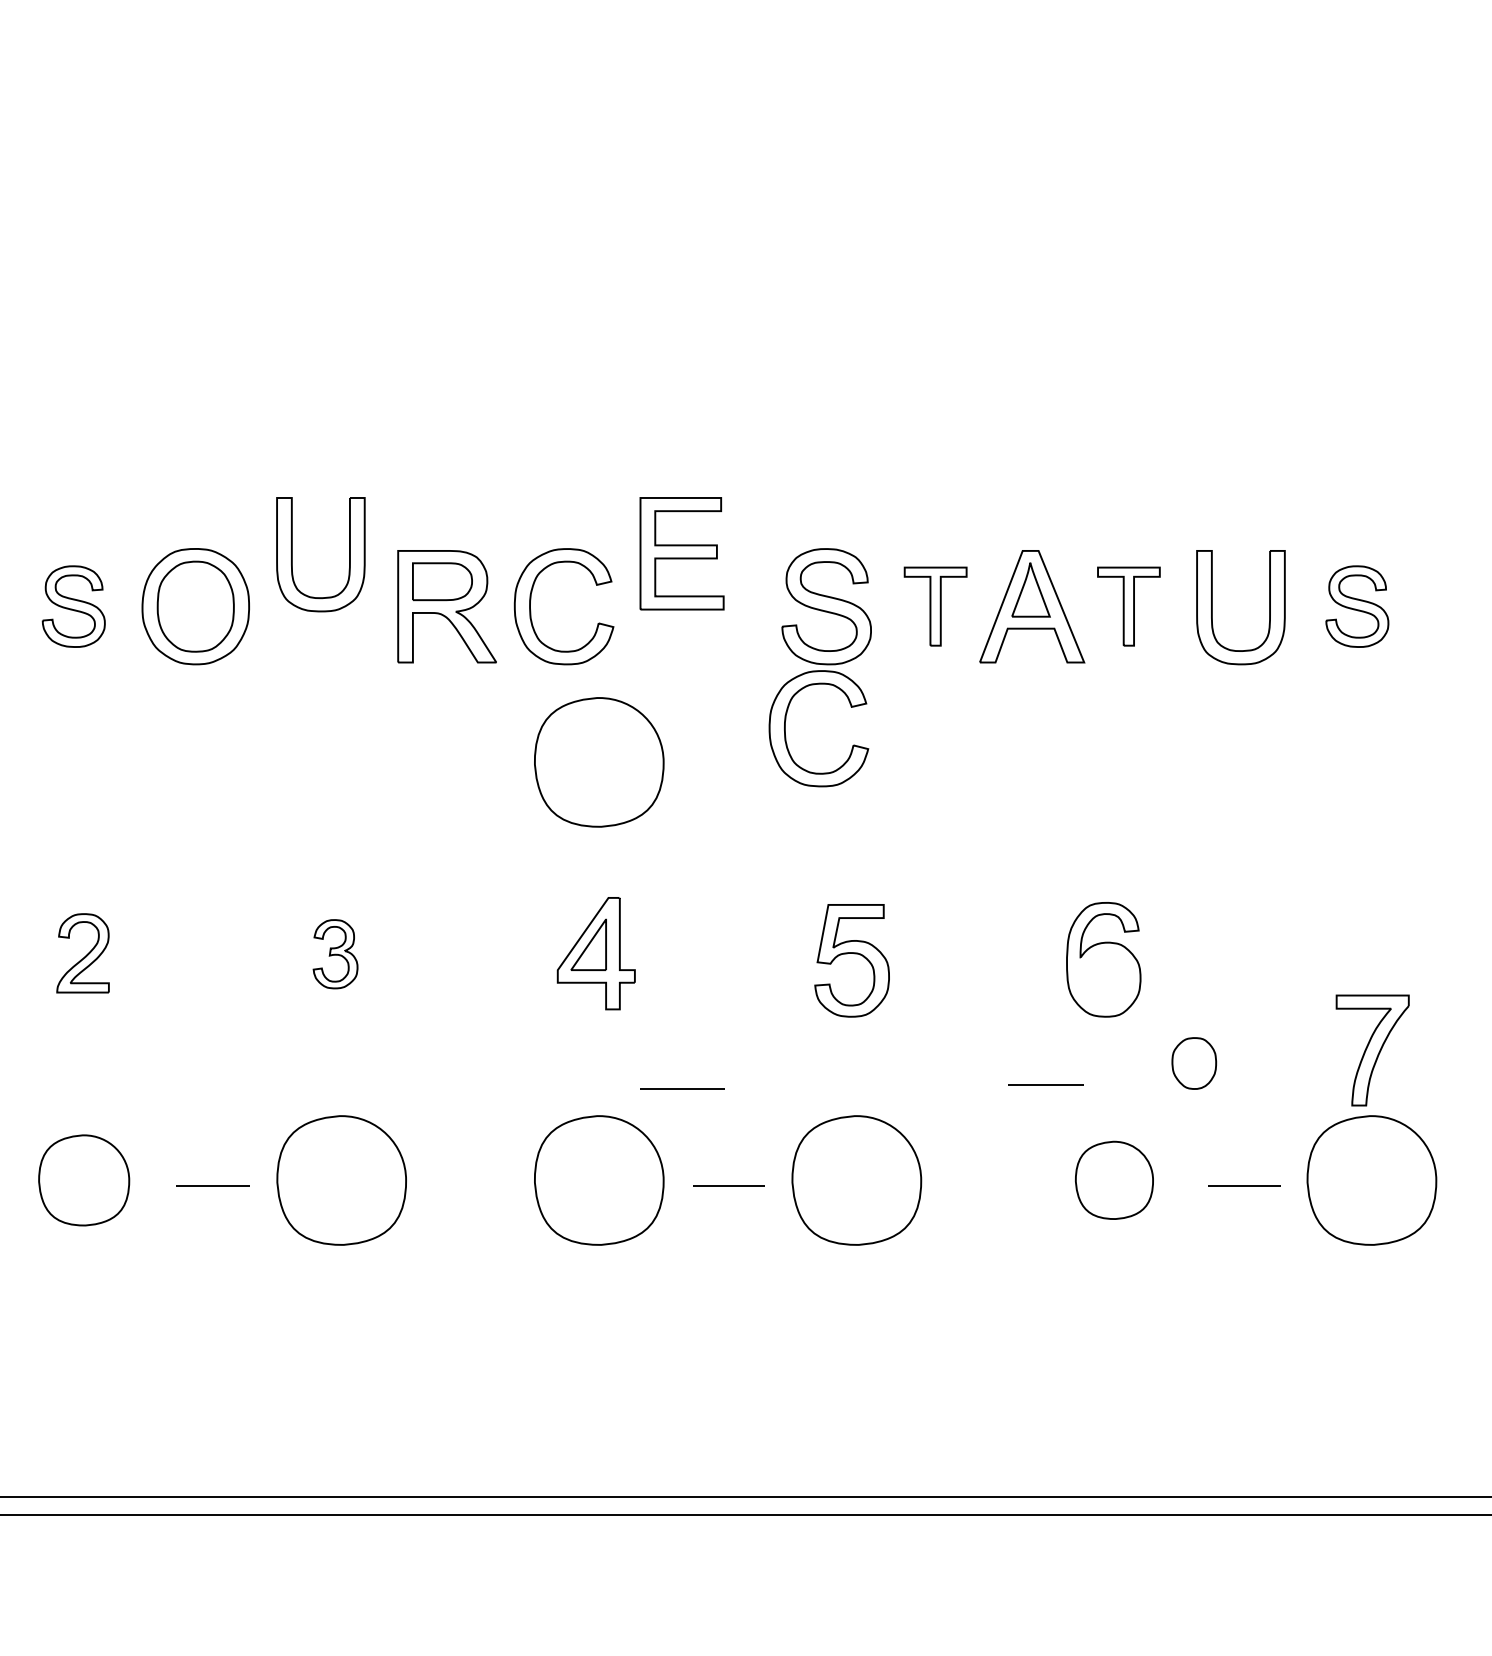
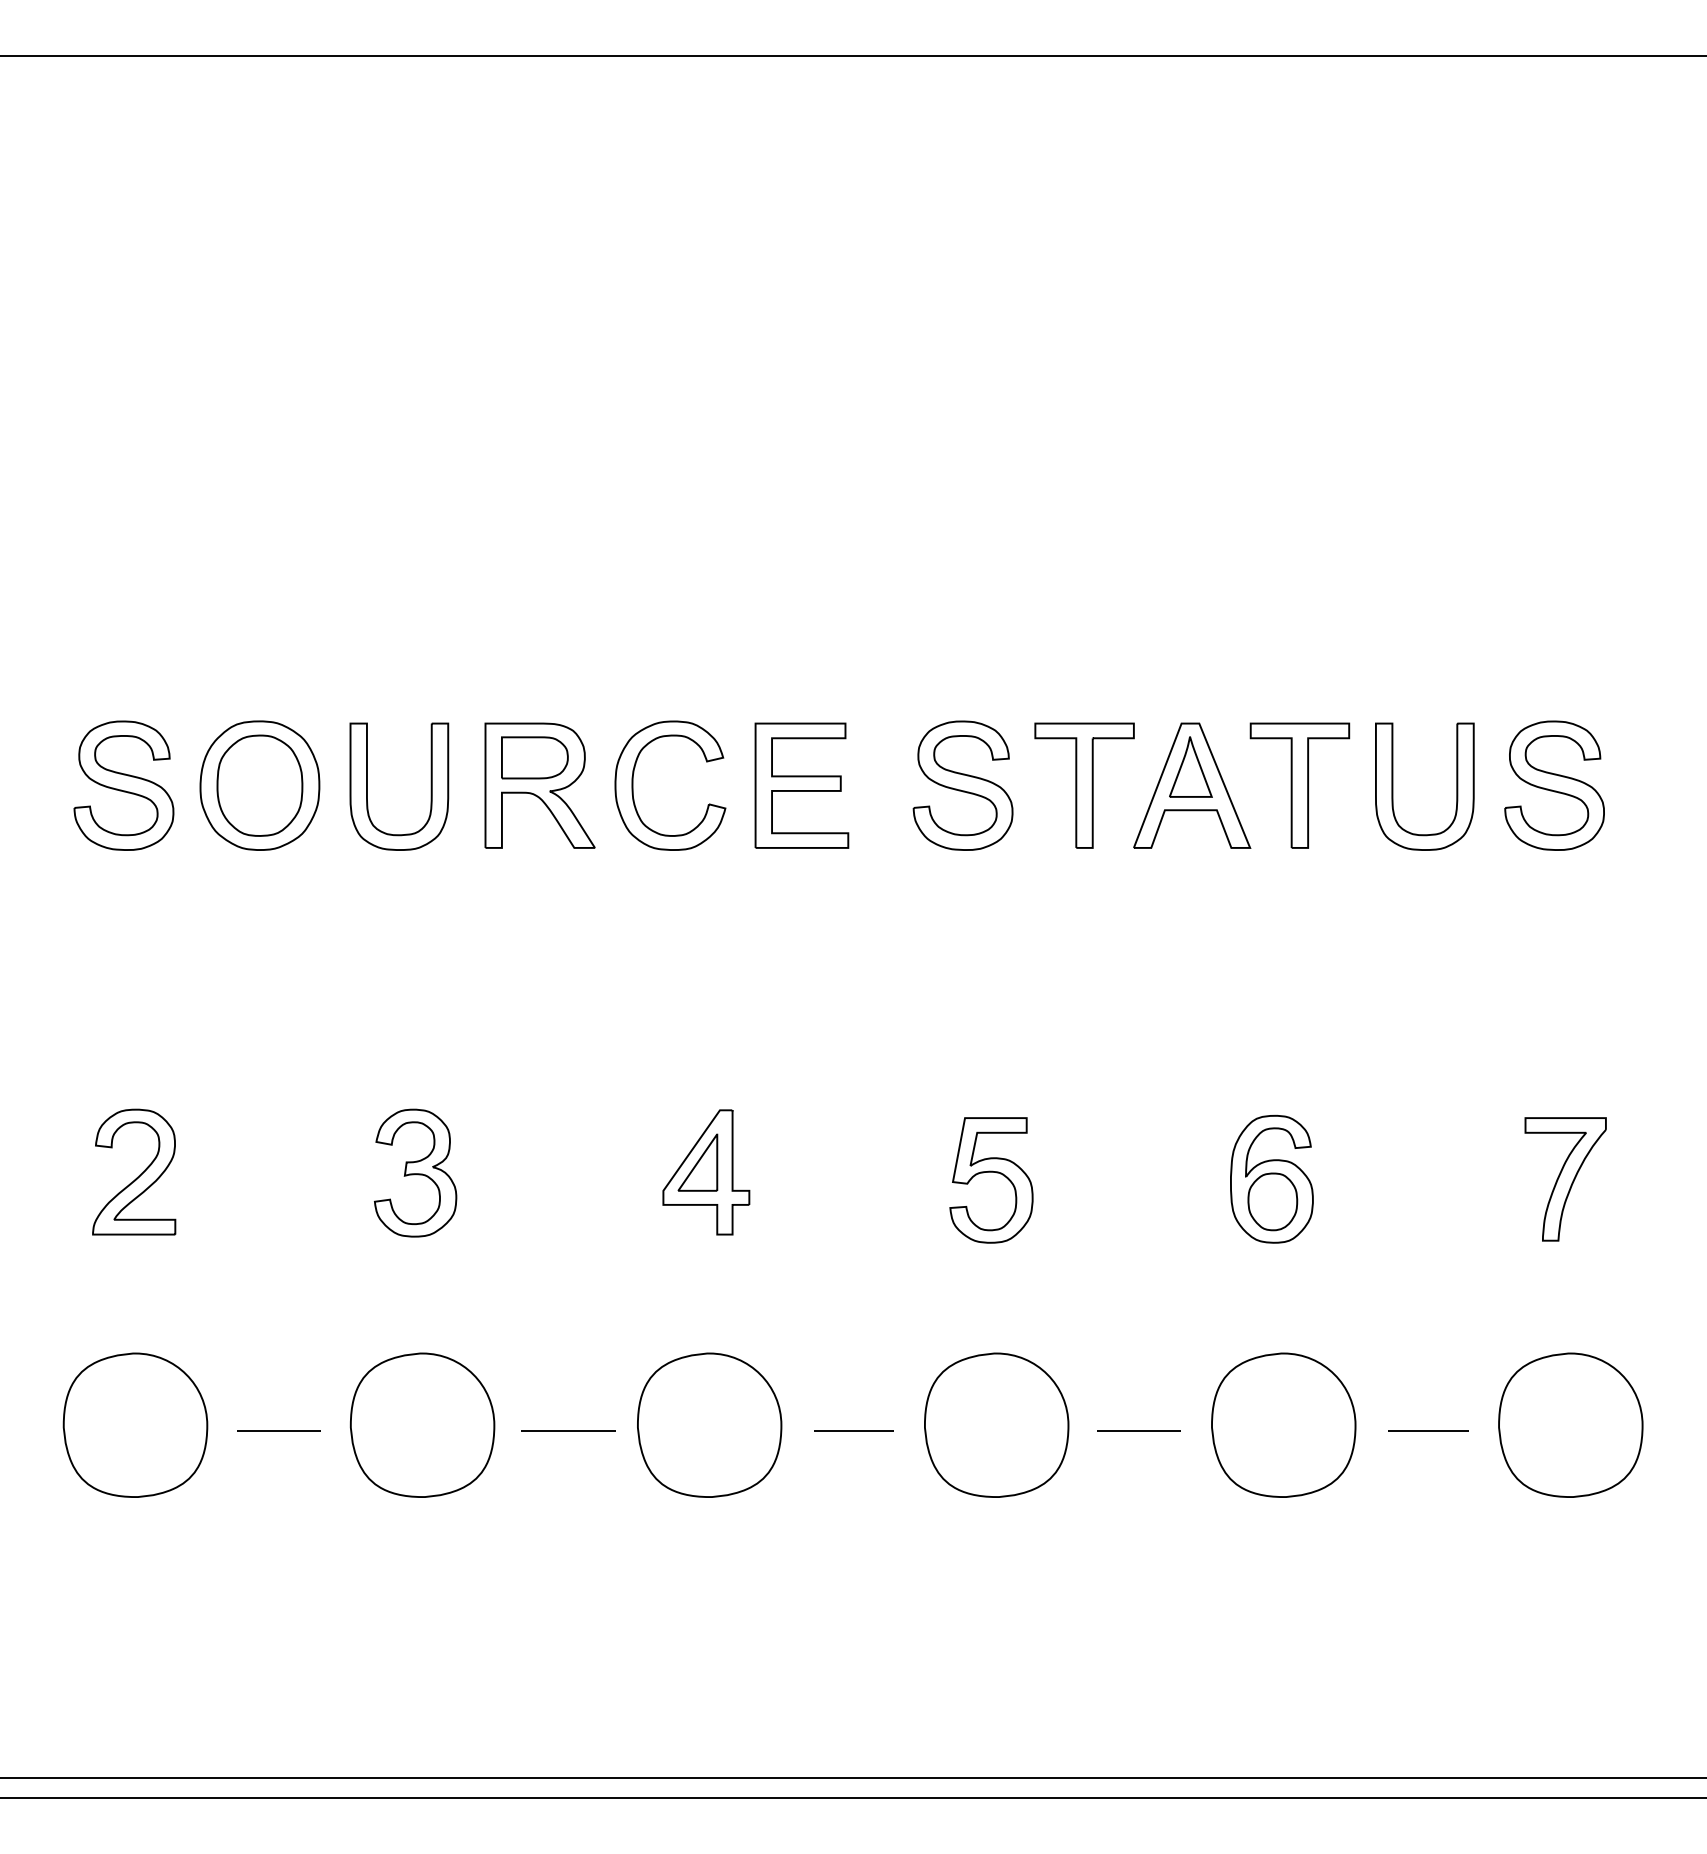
part: (681, 553) -> (801, 785), moved
part: (348, 554) -> (430, 786), moved
part: (73, 606) -> (123, 785), size x1.43
part: (935, 606) -> (1084, 785), size x1.43
part: (1128, 606) -> (1299, 785), size x1.43
part: (1357, 606) -> (1554, 785), size x1.43
part: (785, 728) -> (917, 921), removed
part: (599, 761) -> (709, 958), removed
part: (83, 952) -> (134, 1171), size x1.43
part: (335, 953) -> (415, 1172), size x1.67
part: (1372, 1050) -> (1565, 1179), moved
part: (1193, 1063) -> (1272, 1201), moved
line: (1045, 1083) -> (1138, 1430), moved
line: (682, 1088) -> (568, 1430), moved
part: (84, 1179) -> (135, 1424), size x1.43
part: (1114, 1179) -> (1283, 1424), size x1.67

